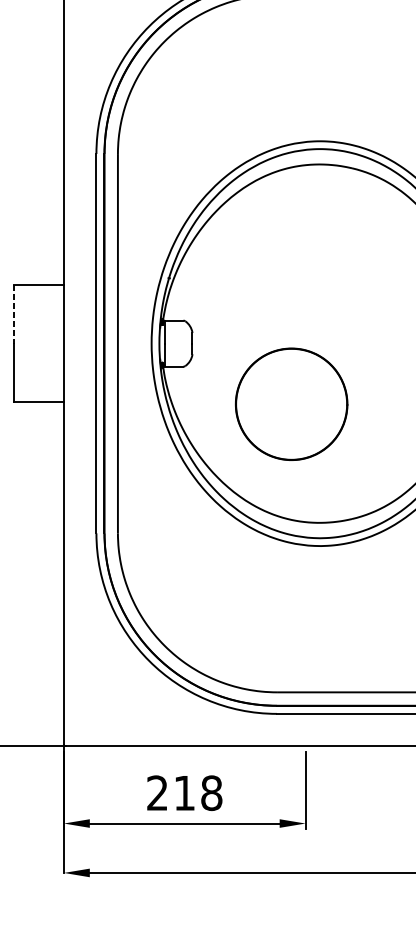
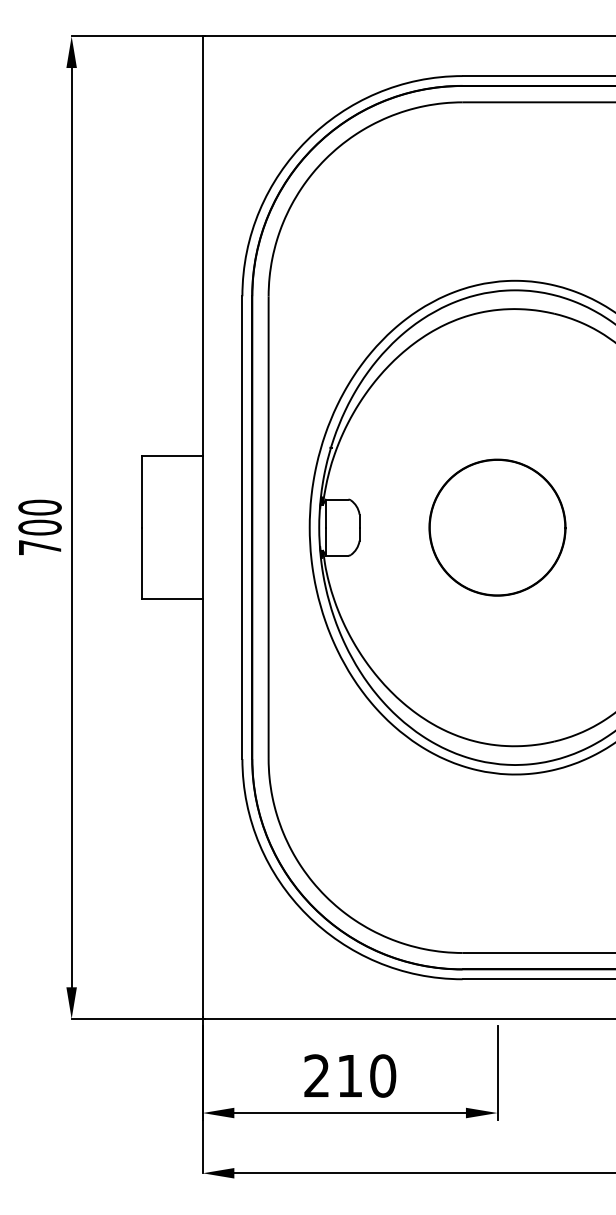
line: (13, 314) -> (141, 491), dashed -> solid
part: (291, 404) -> (497, 527), moved
text: (212, 792) -> (383, 1075), 218 -> 210

